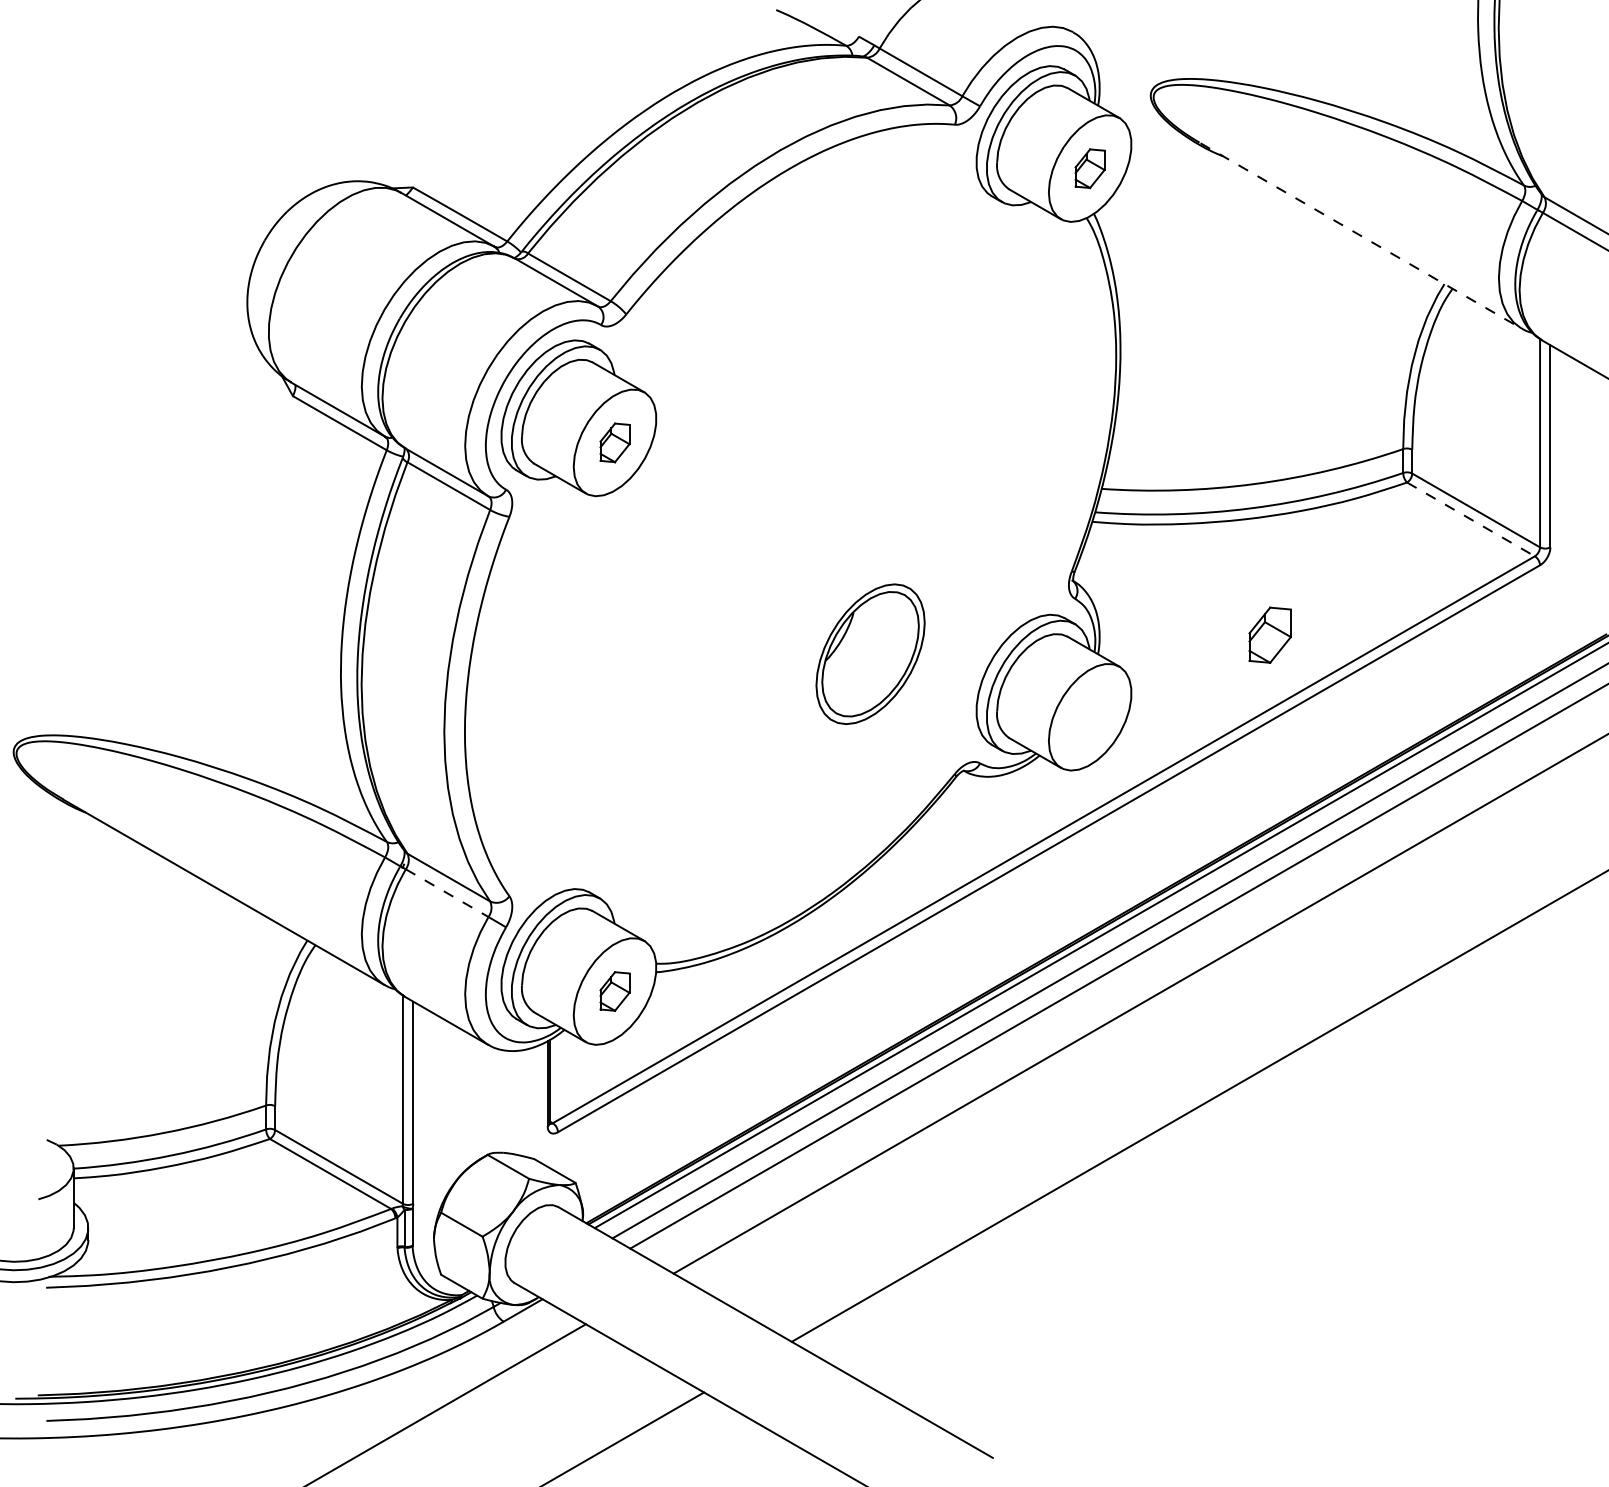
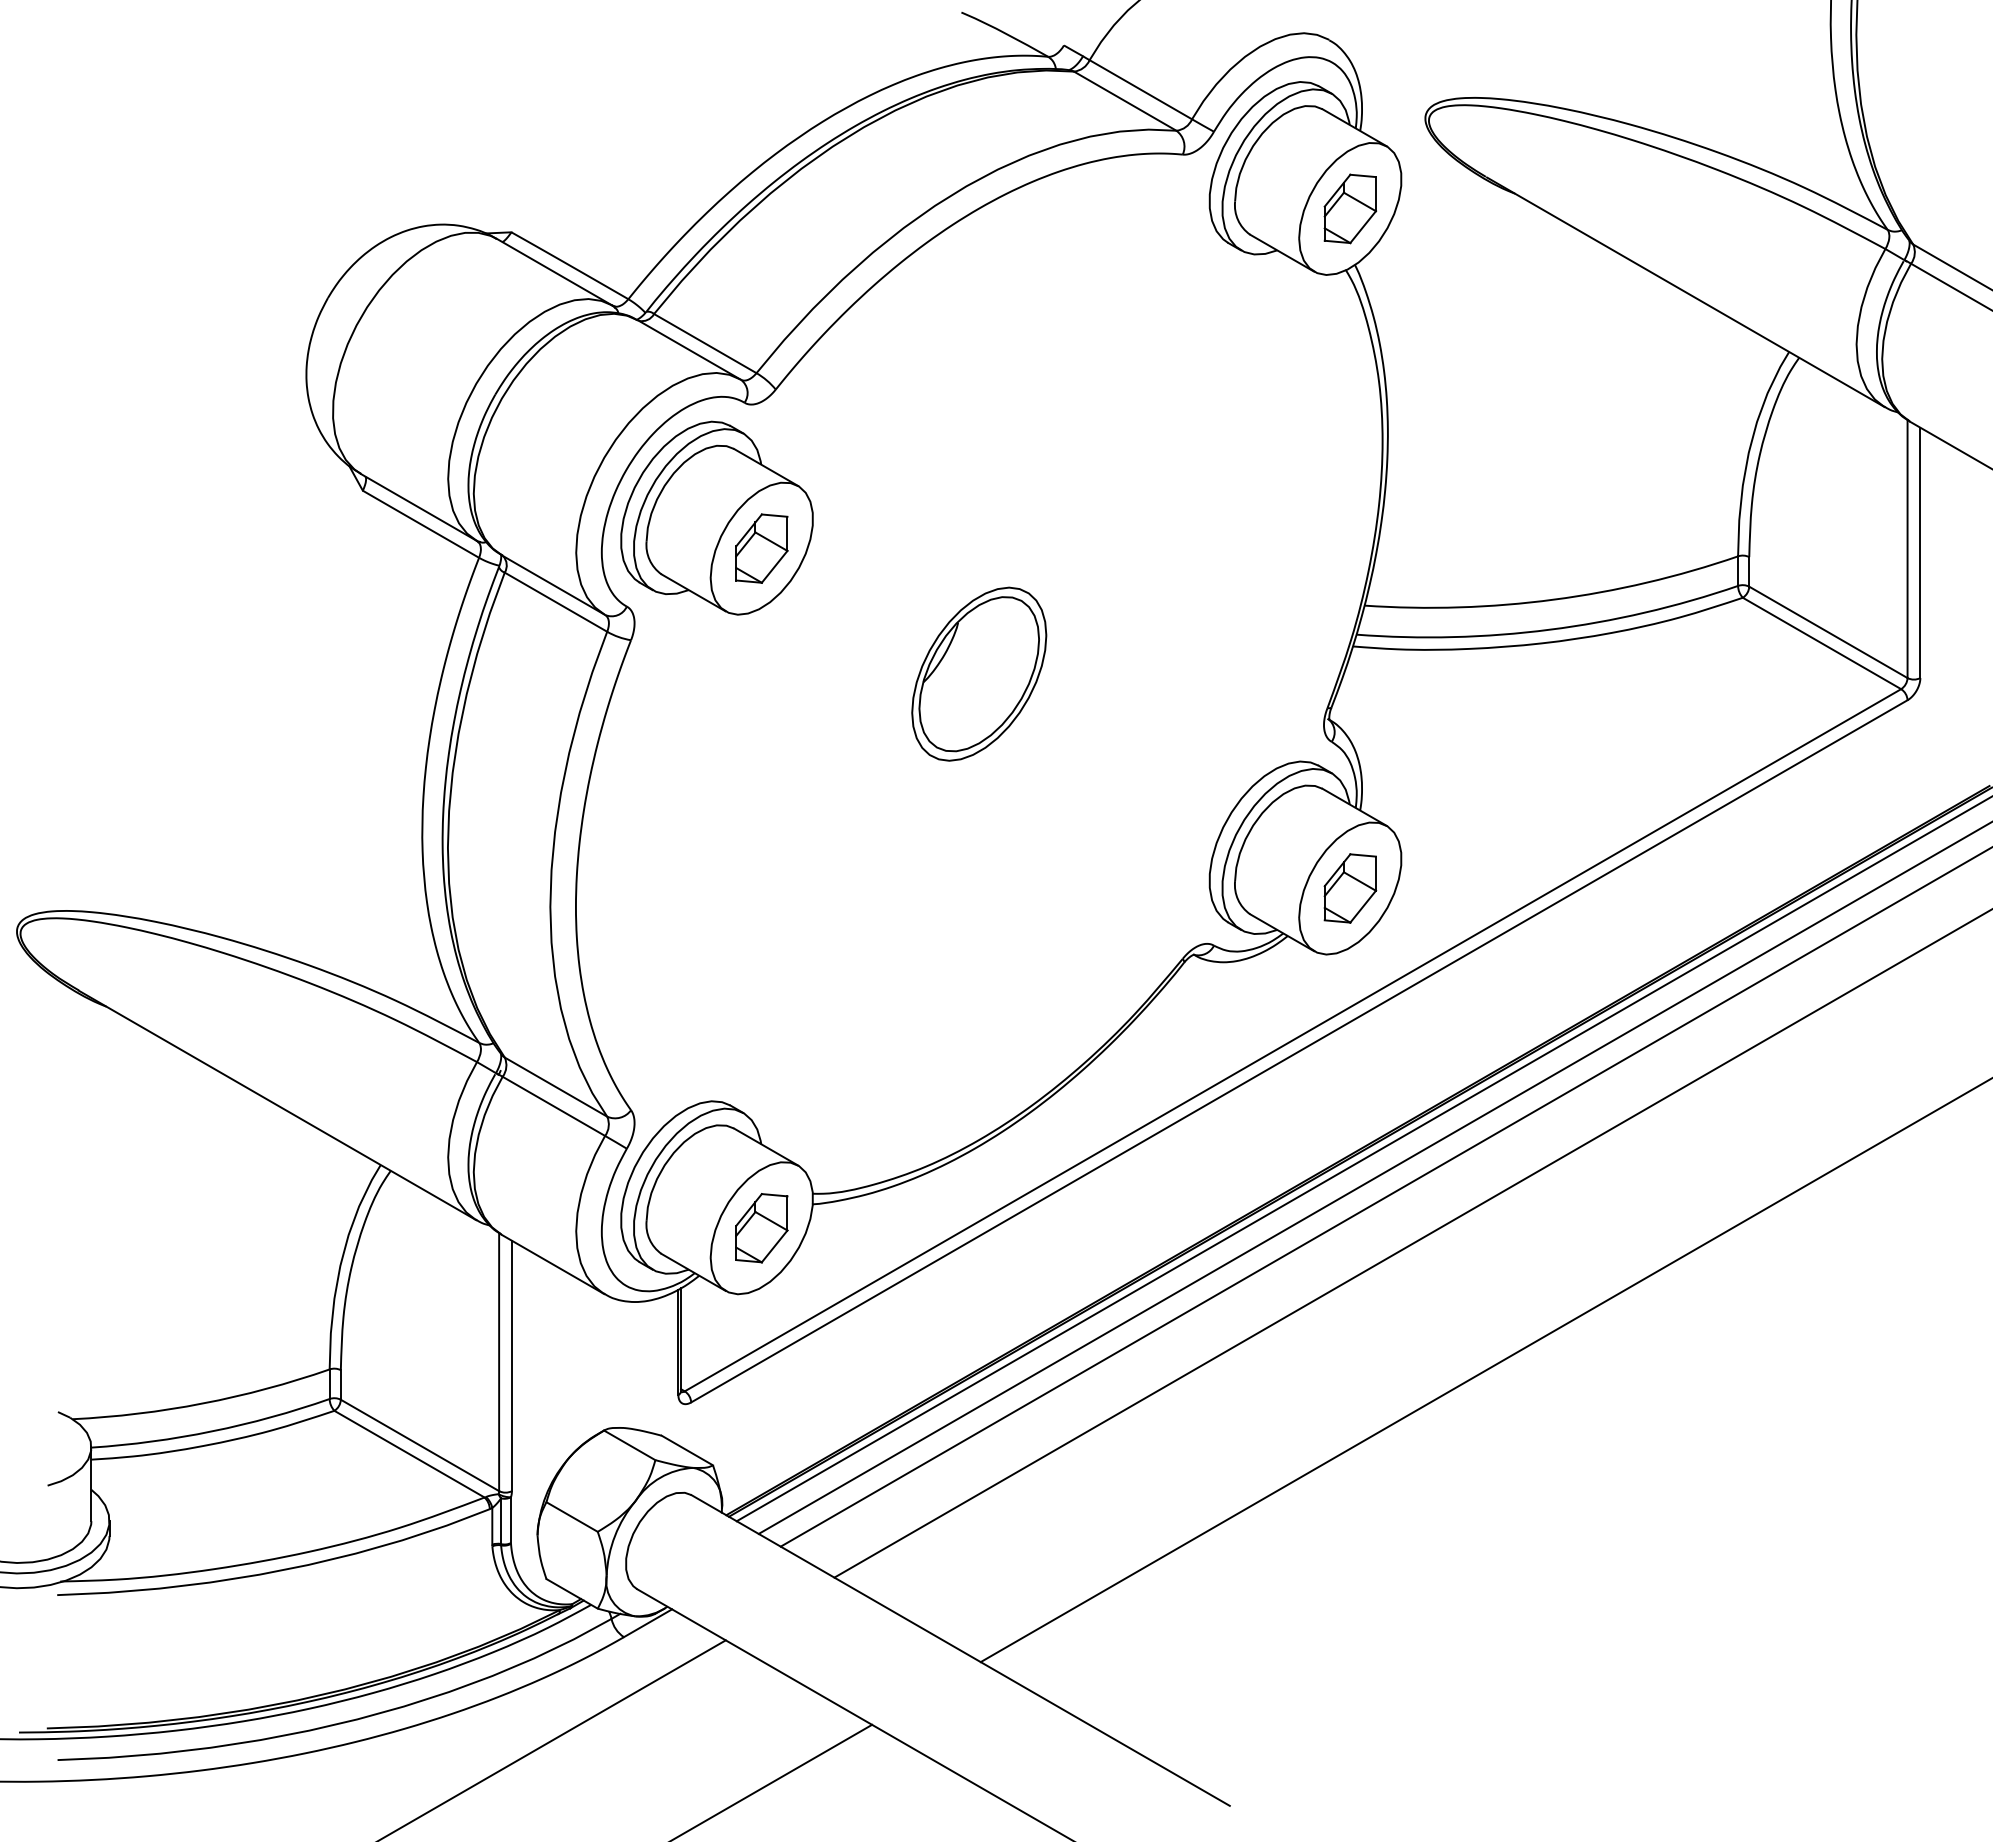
part: (1089, 168) -> (1349, 208), size x1.43
line: (1361, 236) -> (1686, 293), dashed -> solid
part: (614, 442) -> (761, 548), size x1.43
line: (1470, 519) -> (1821, 643), dashed -> solid
part: (1269, 634) -> (1349, 887), moved
part: (870, 653) -> (979, 673), moved
line: (447, 893) -> (554, 1106), dashed -> solid
part: (614, 991) -> (761, 1228), size x1.43

